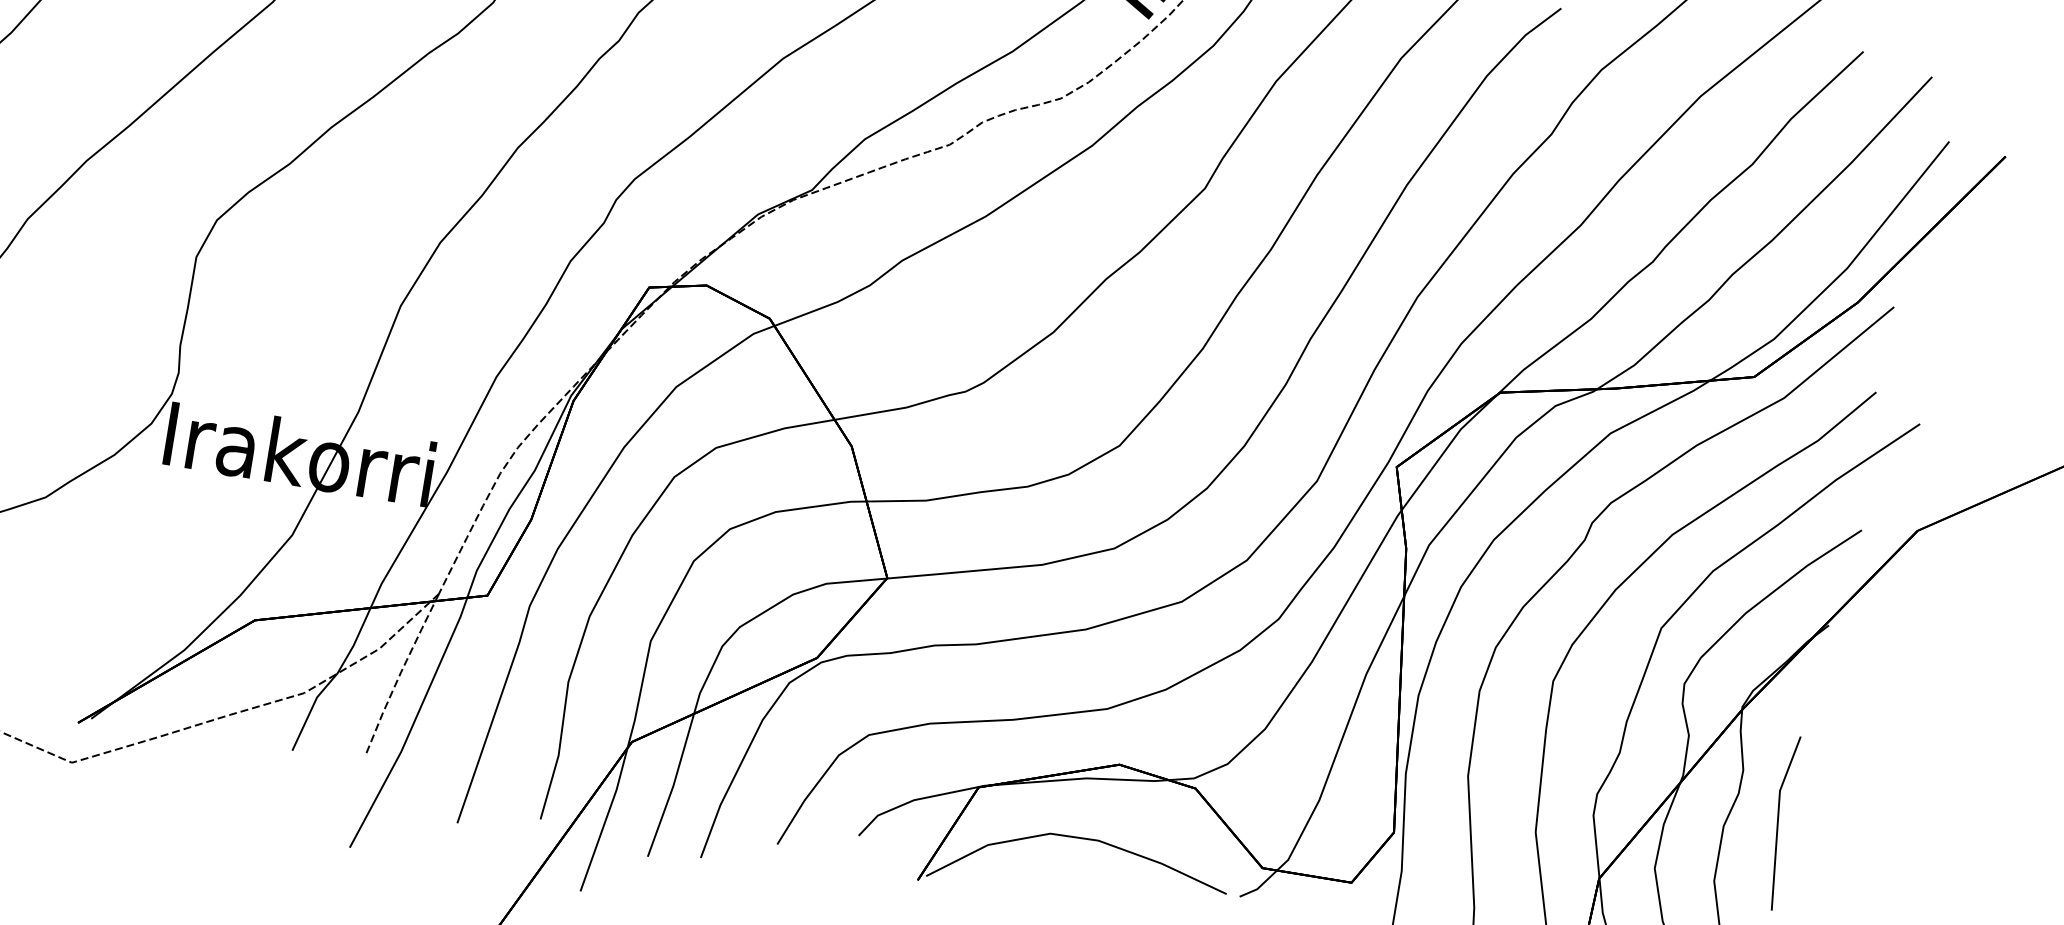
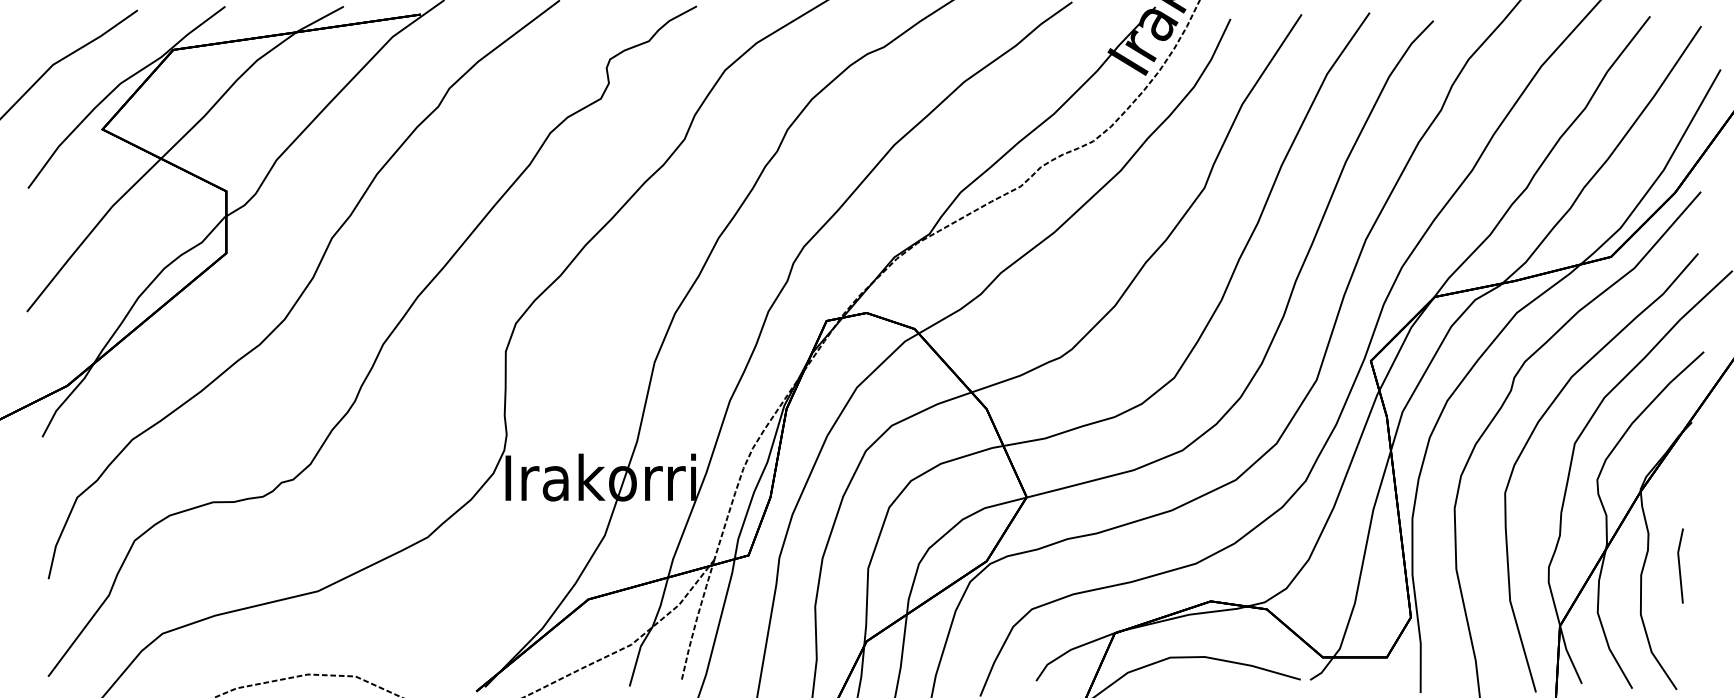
part: (1780, 821) -> (1680, 565), size x0.6

